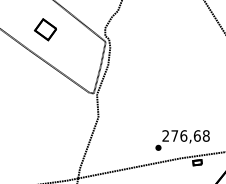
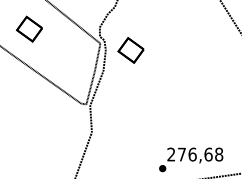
part: (131, 47) -> (130, 50), added

